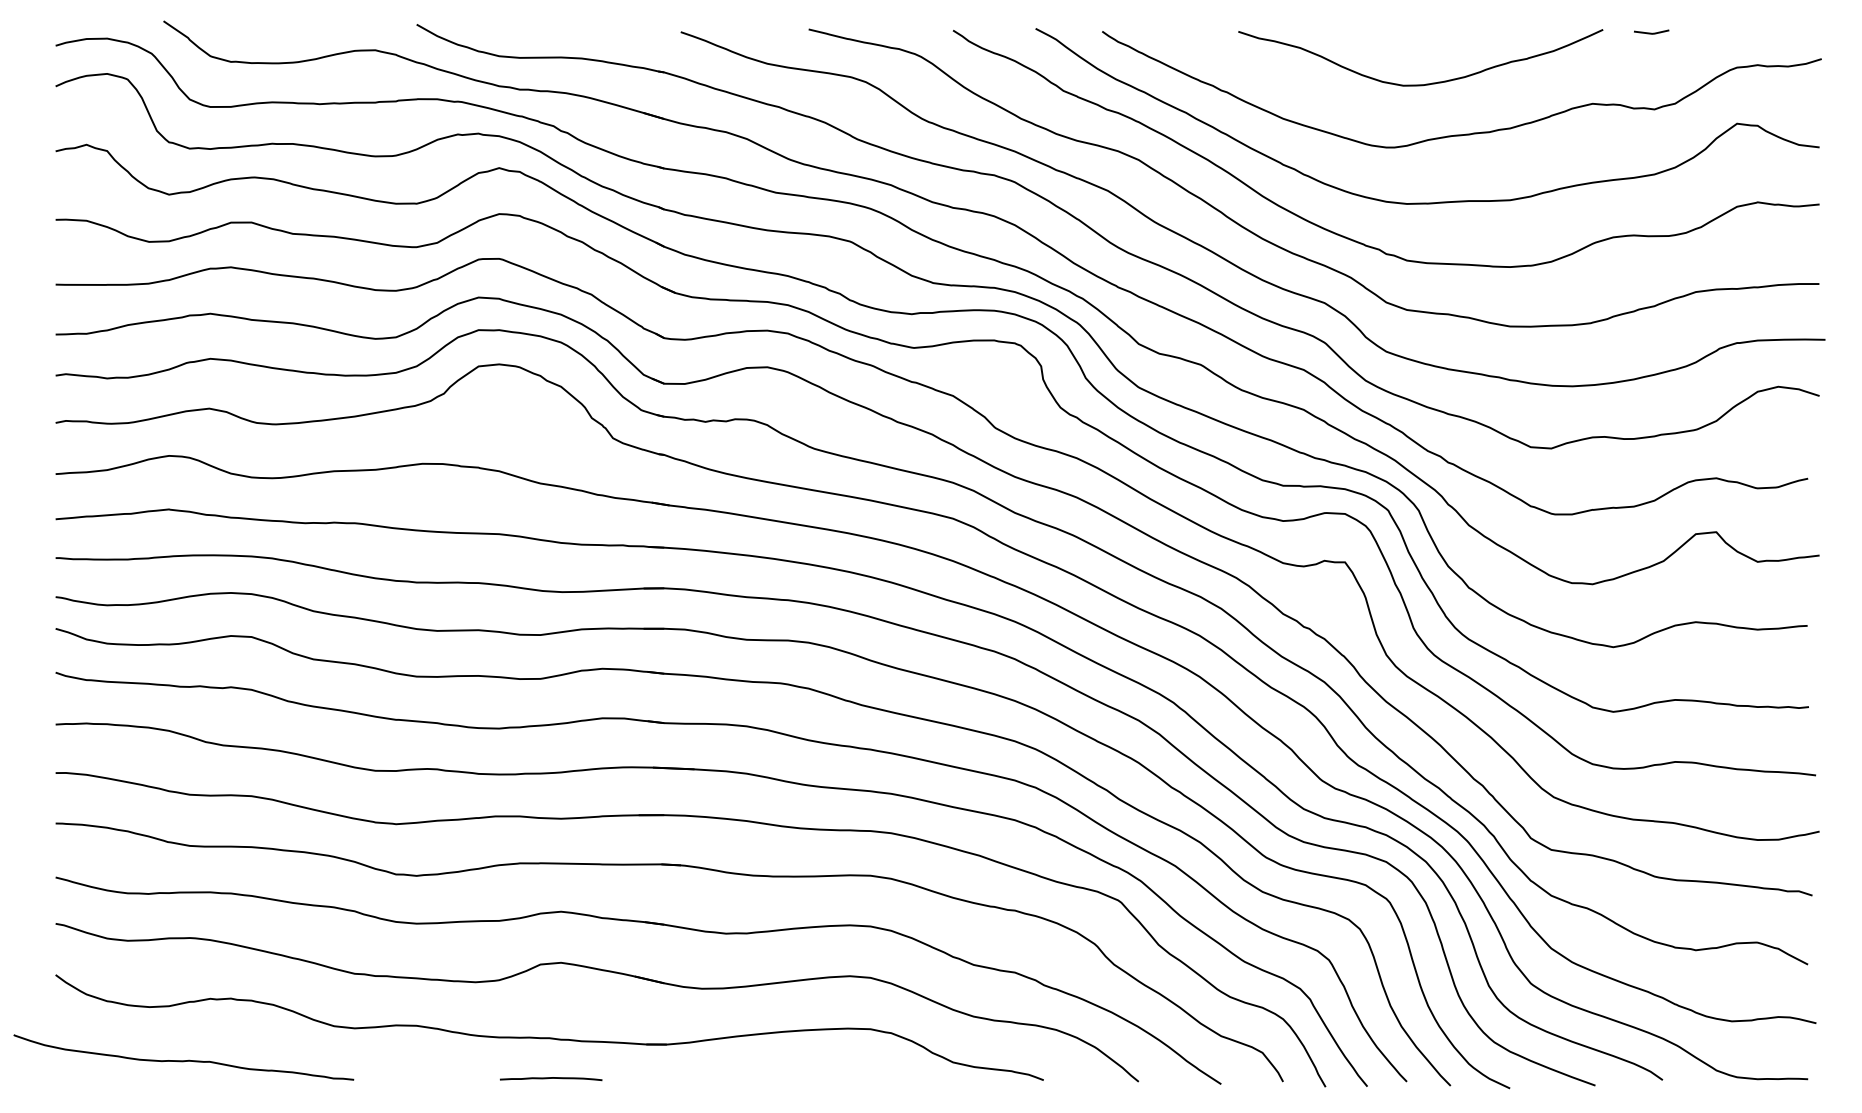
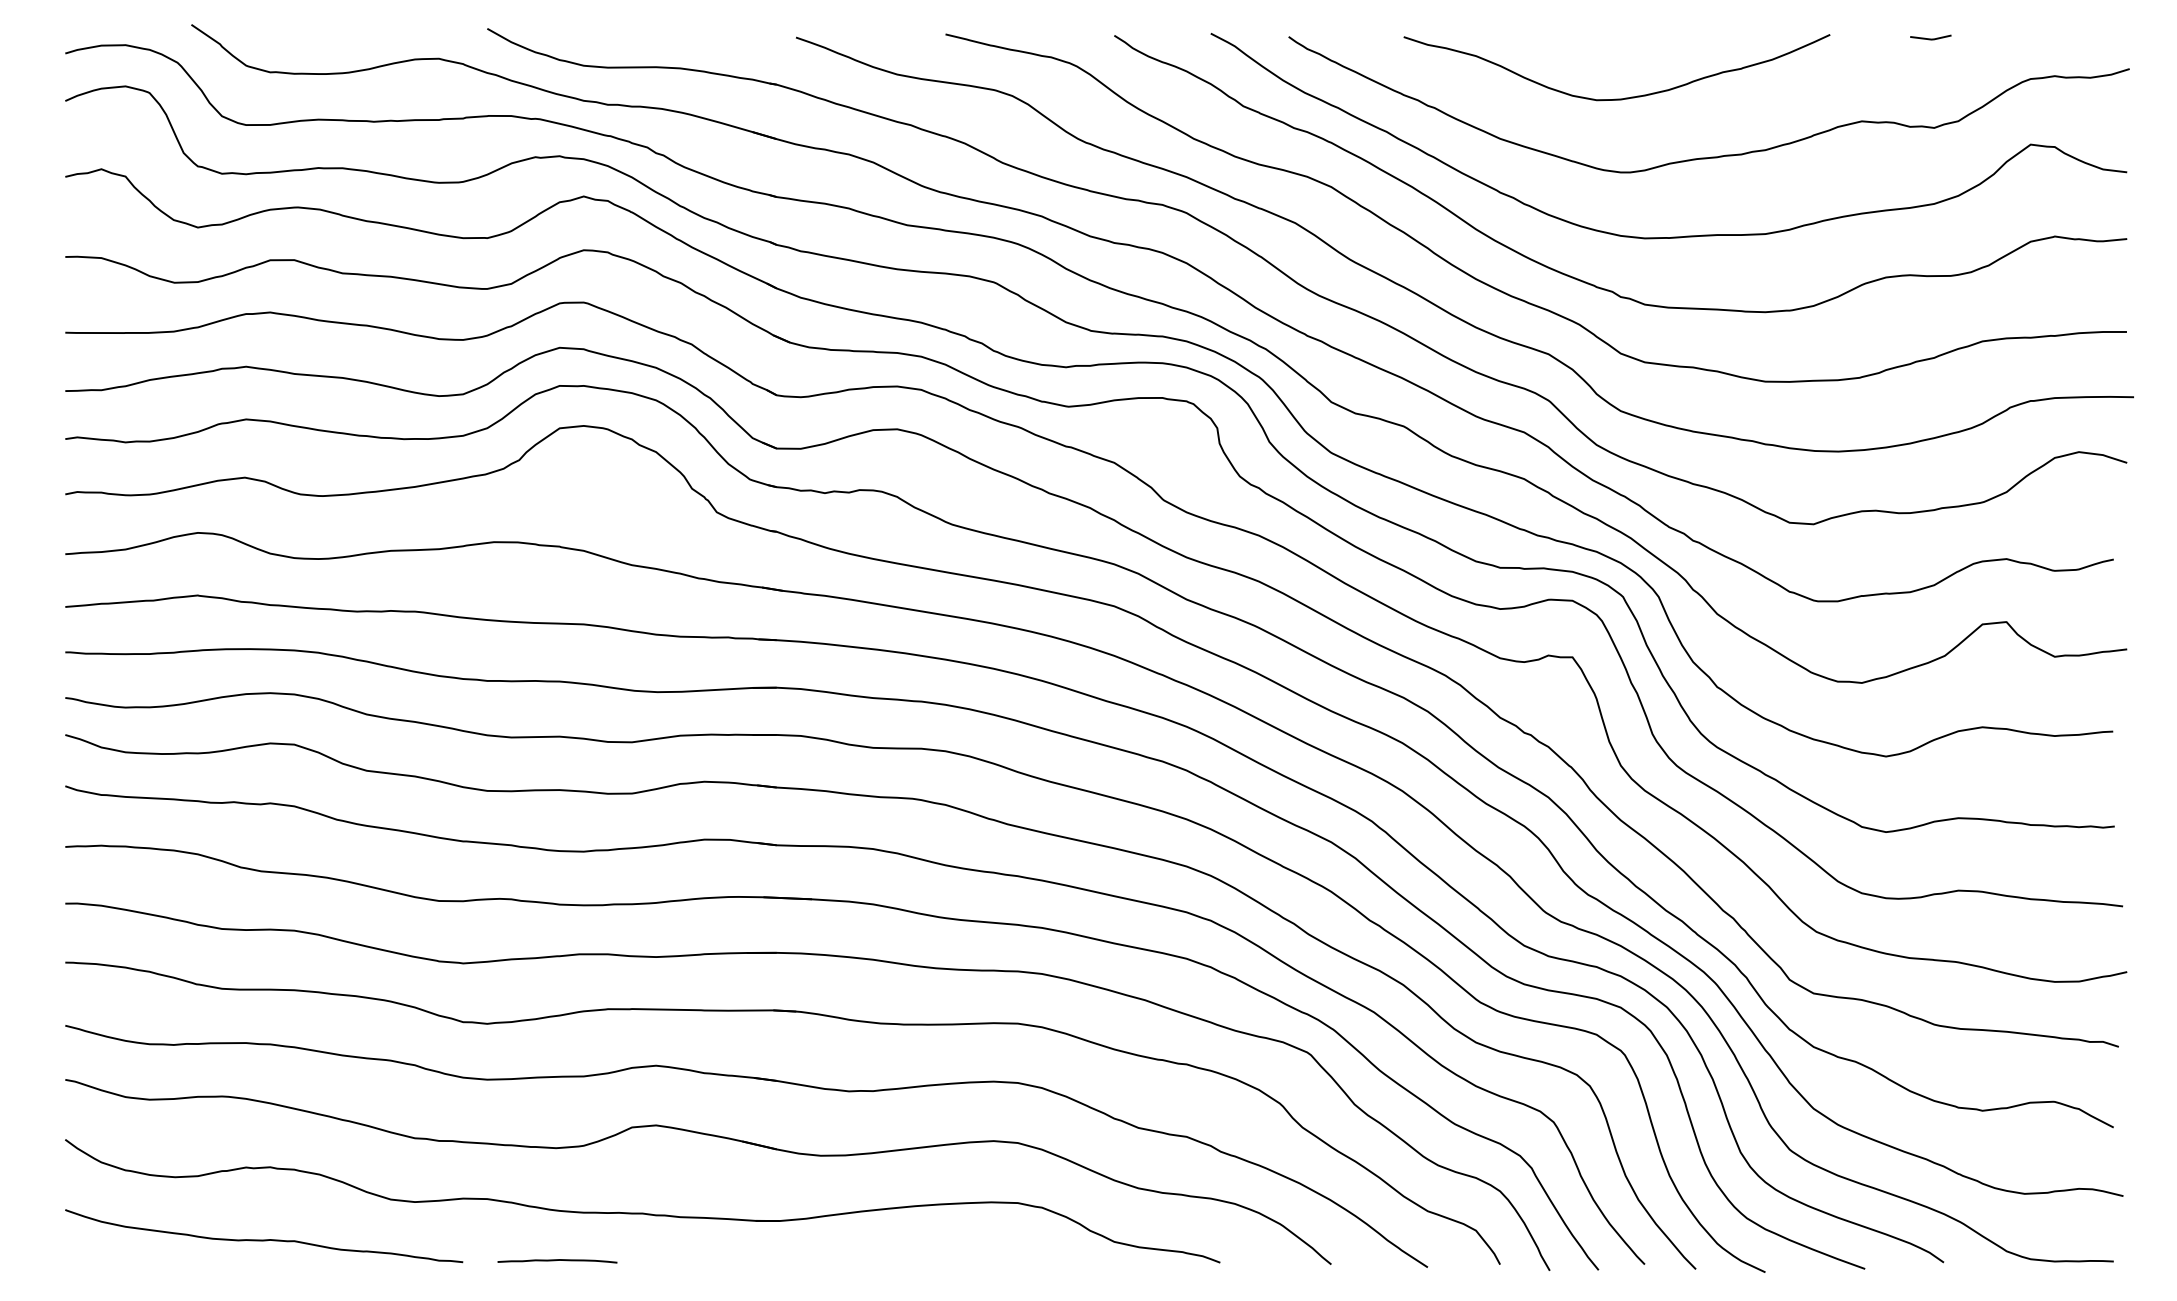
curve: (1420, 84) -> (1616, 98), moved
curve: (184, 1060) -> (264, 1239), moved
curve: (551, 1078) -> (557, 1260), moved

